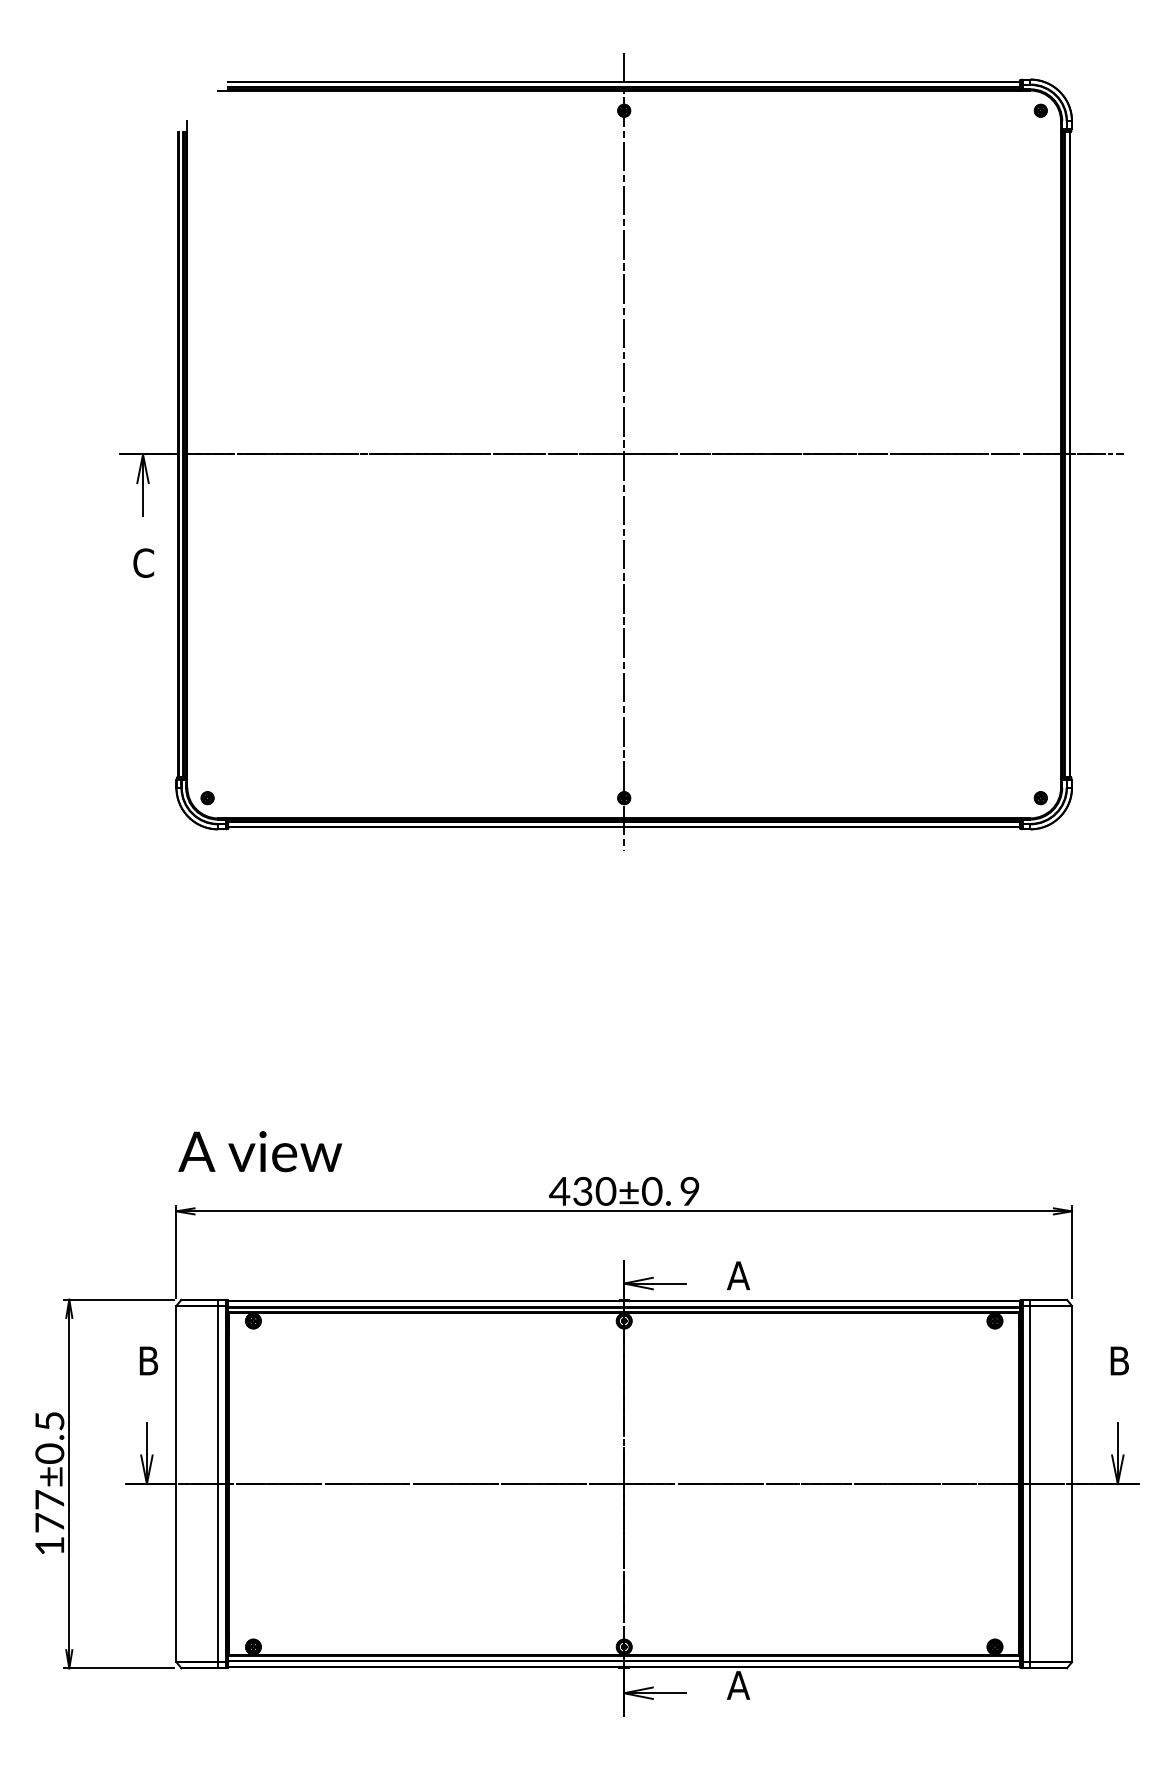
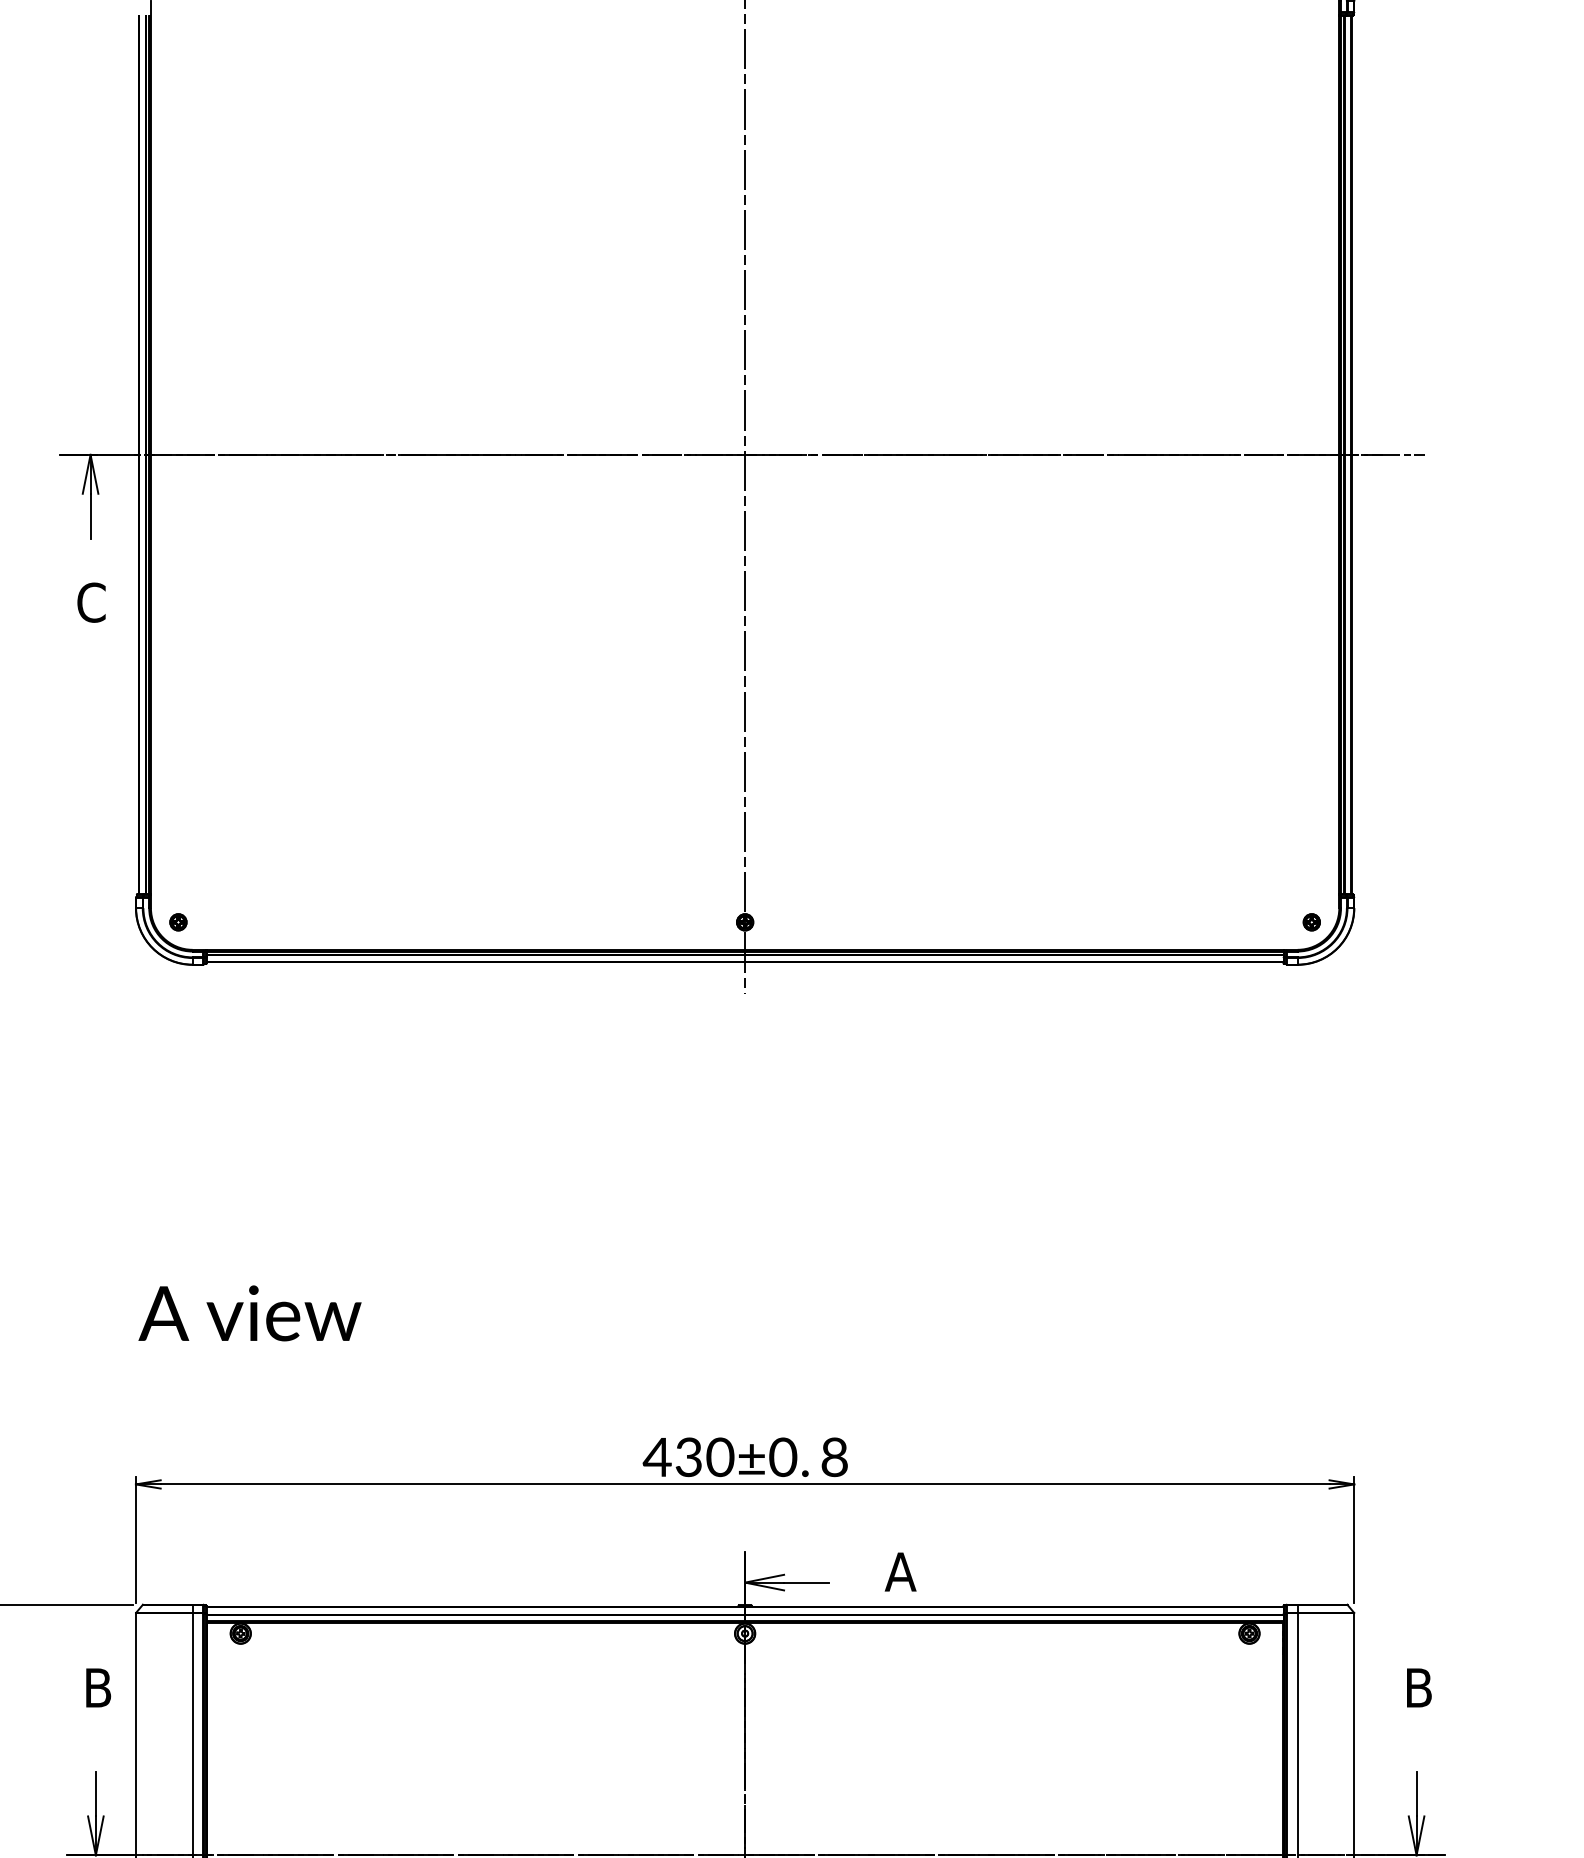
text: (260, 1151) -> (250, 1313), moved
text: (689, 1192) -> (833, 1458), 9 -> 8

